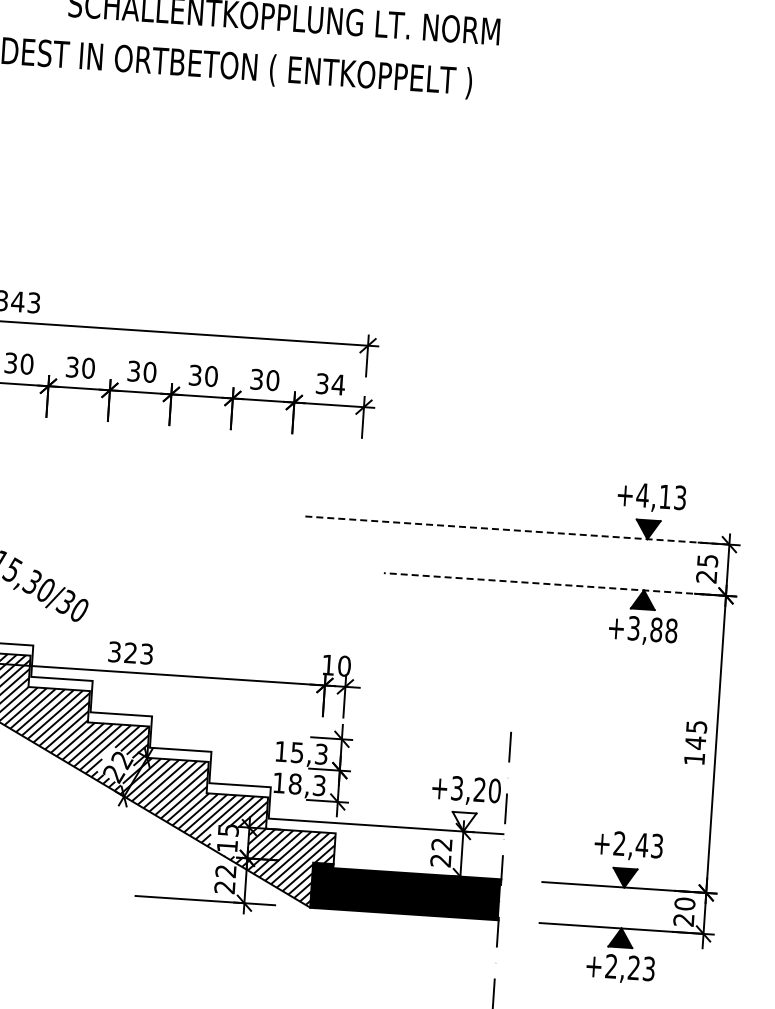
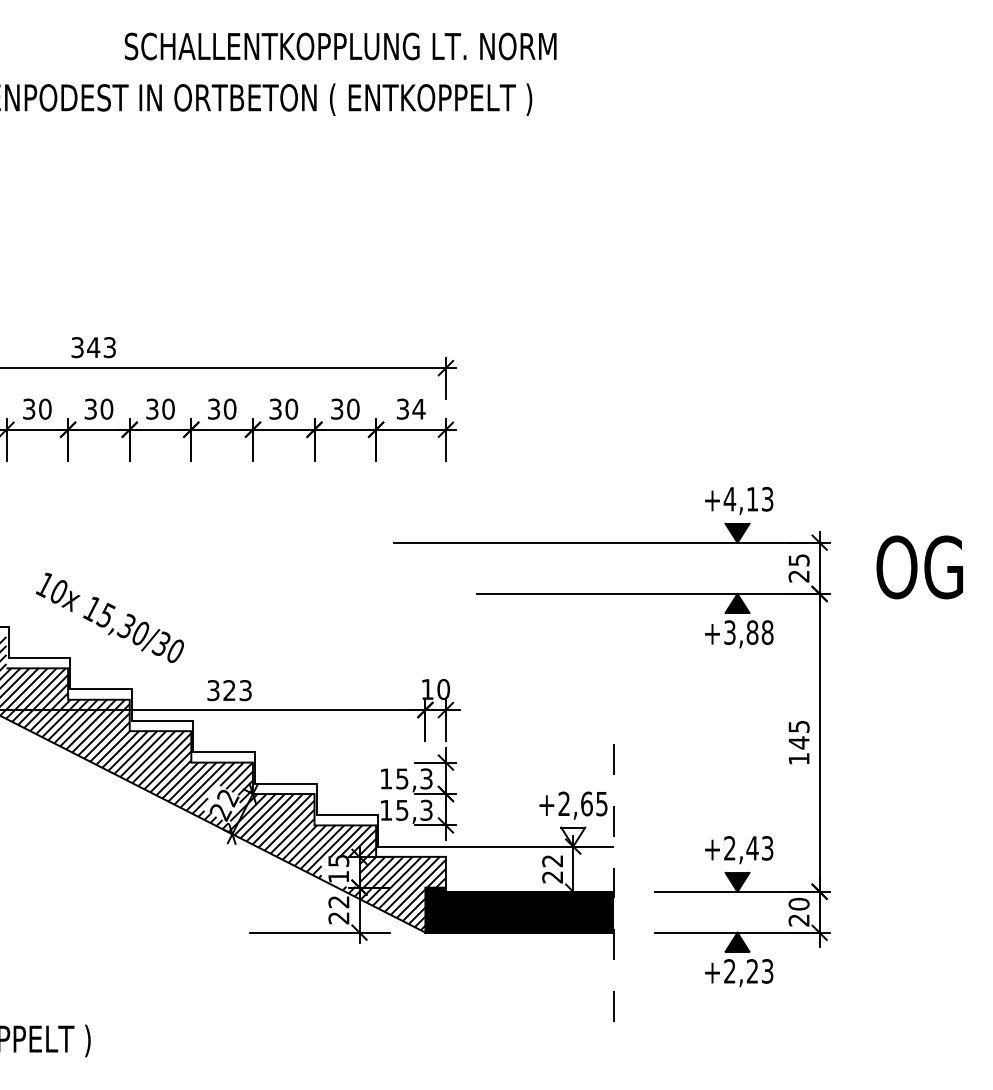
line: (517, 530) -> (607, 542), dashed -> solid
line: (554, 584) -> (647, 594), dashed -> solid
text: (295, 783) -> (402, 809), 18,3 -> 15,3
text: (475, 789) -> (582, 803), +3,20 -> +2,65

